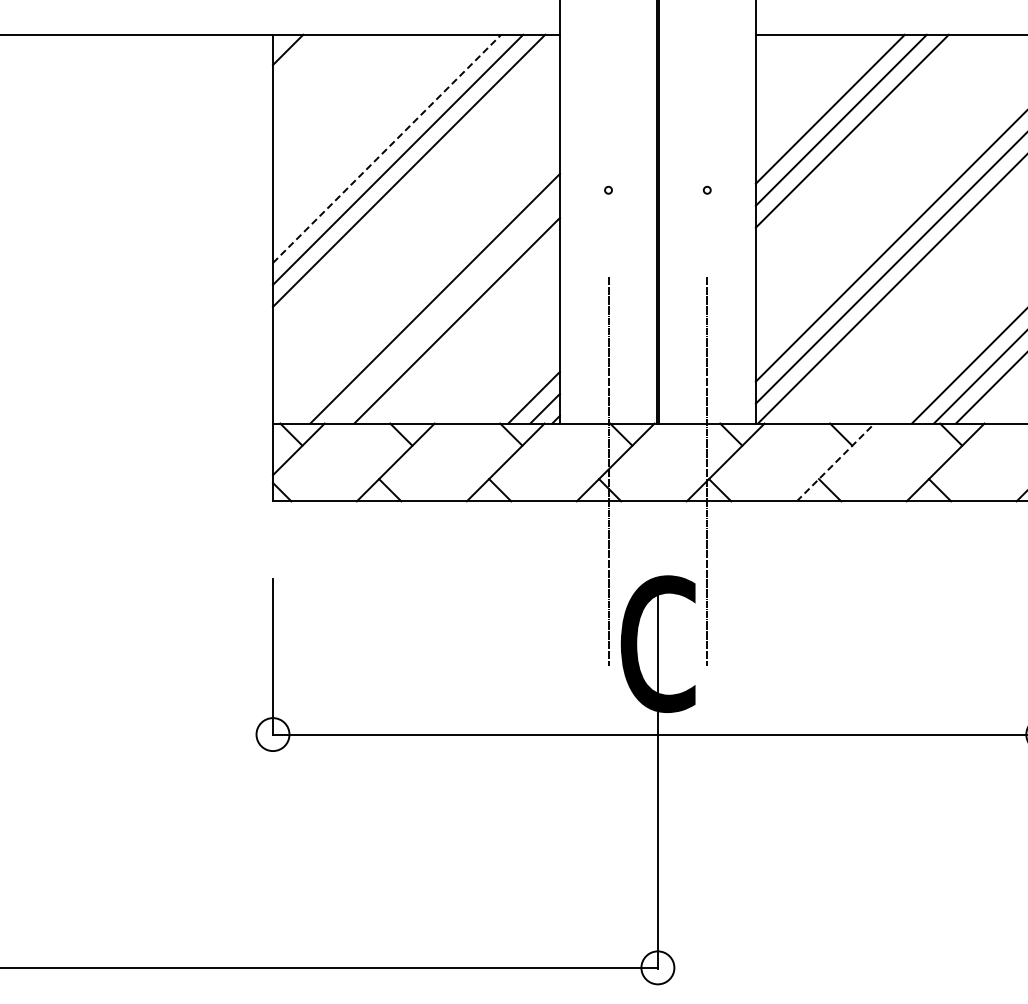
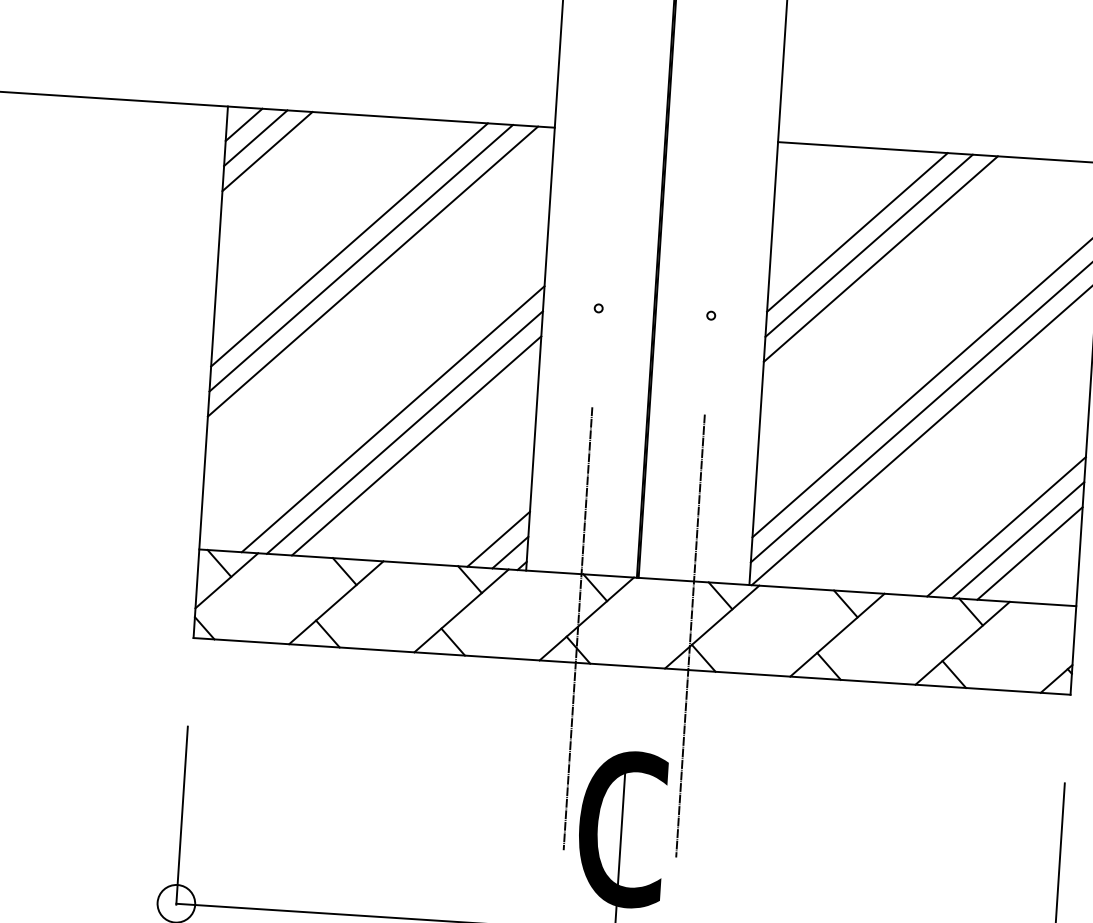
line: (299, 60) -> (256, 137), added
line: (310, 71) -> (267, 151), added
line: (387, 148) -> (350, 244), dashed -> solid
line: (445, 309) -> (404, 432), added
line: (835, 462) -> (837, 635), dashed -> solid

